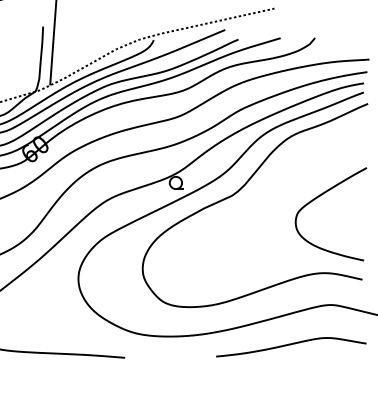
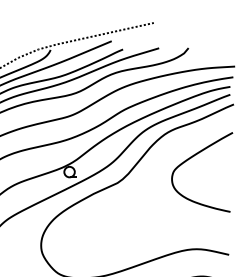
curve: (320, 196) -> (193, 157), moved

